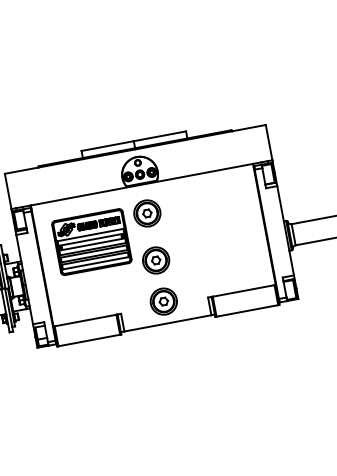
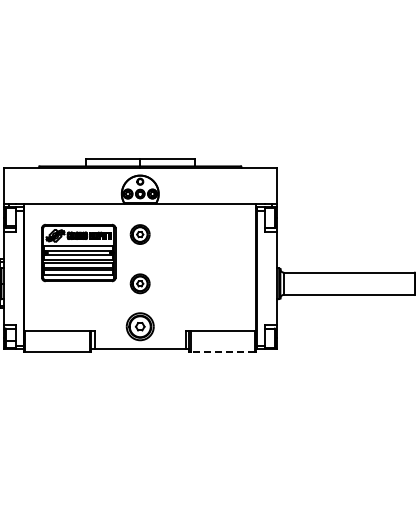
part: (146, 213) -> (139, 234), size x0.7
part: (155, 260) -> (139, 283), size x0.7
line: (246, 310) -> (222, 351), solid -> dashed

